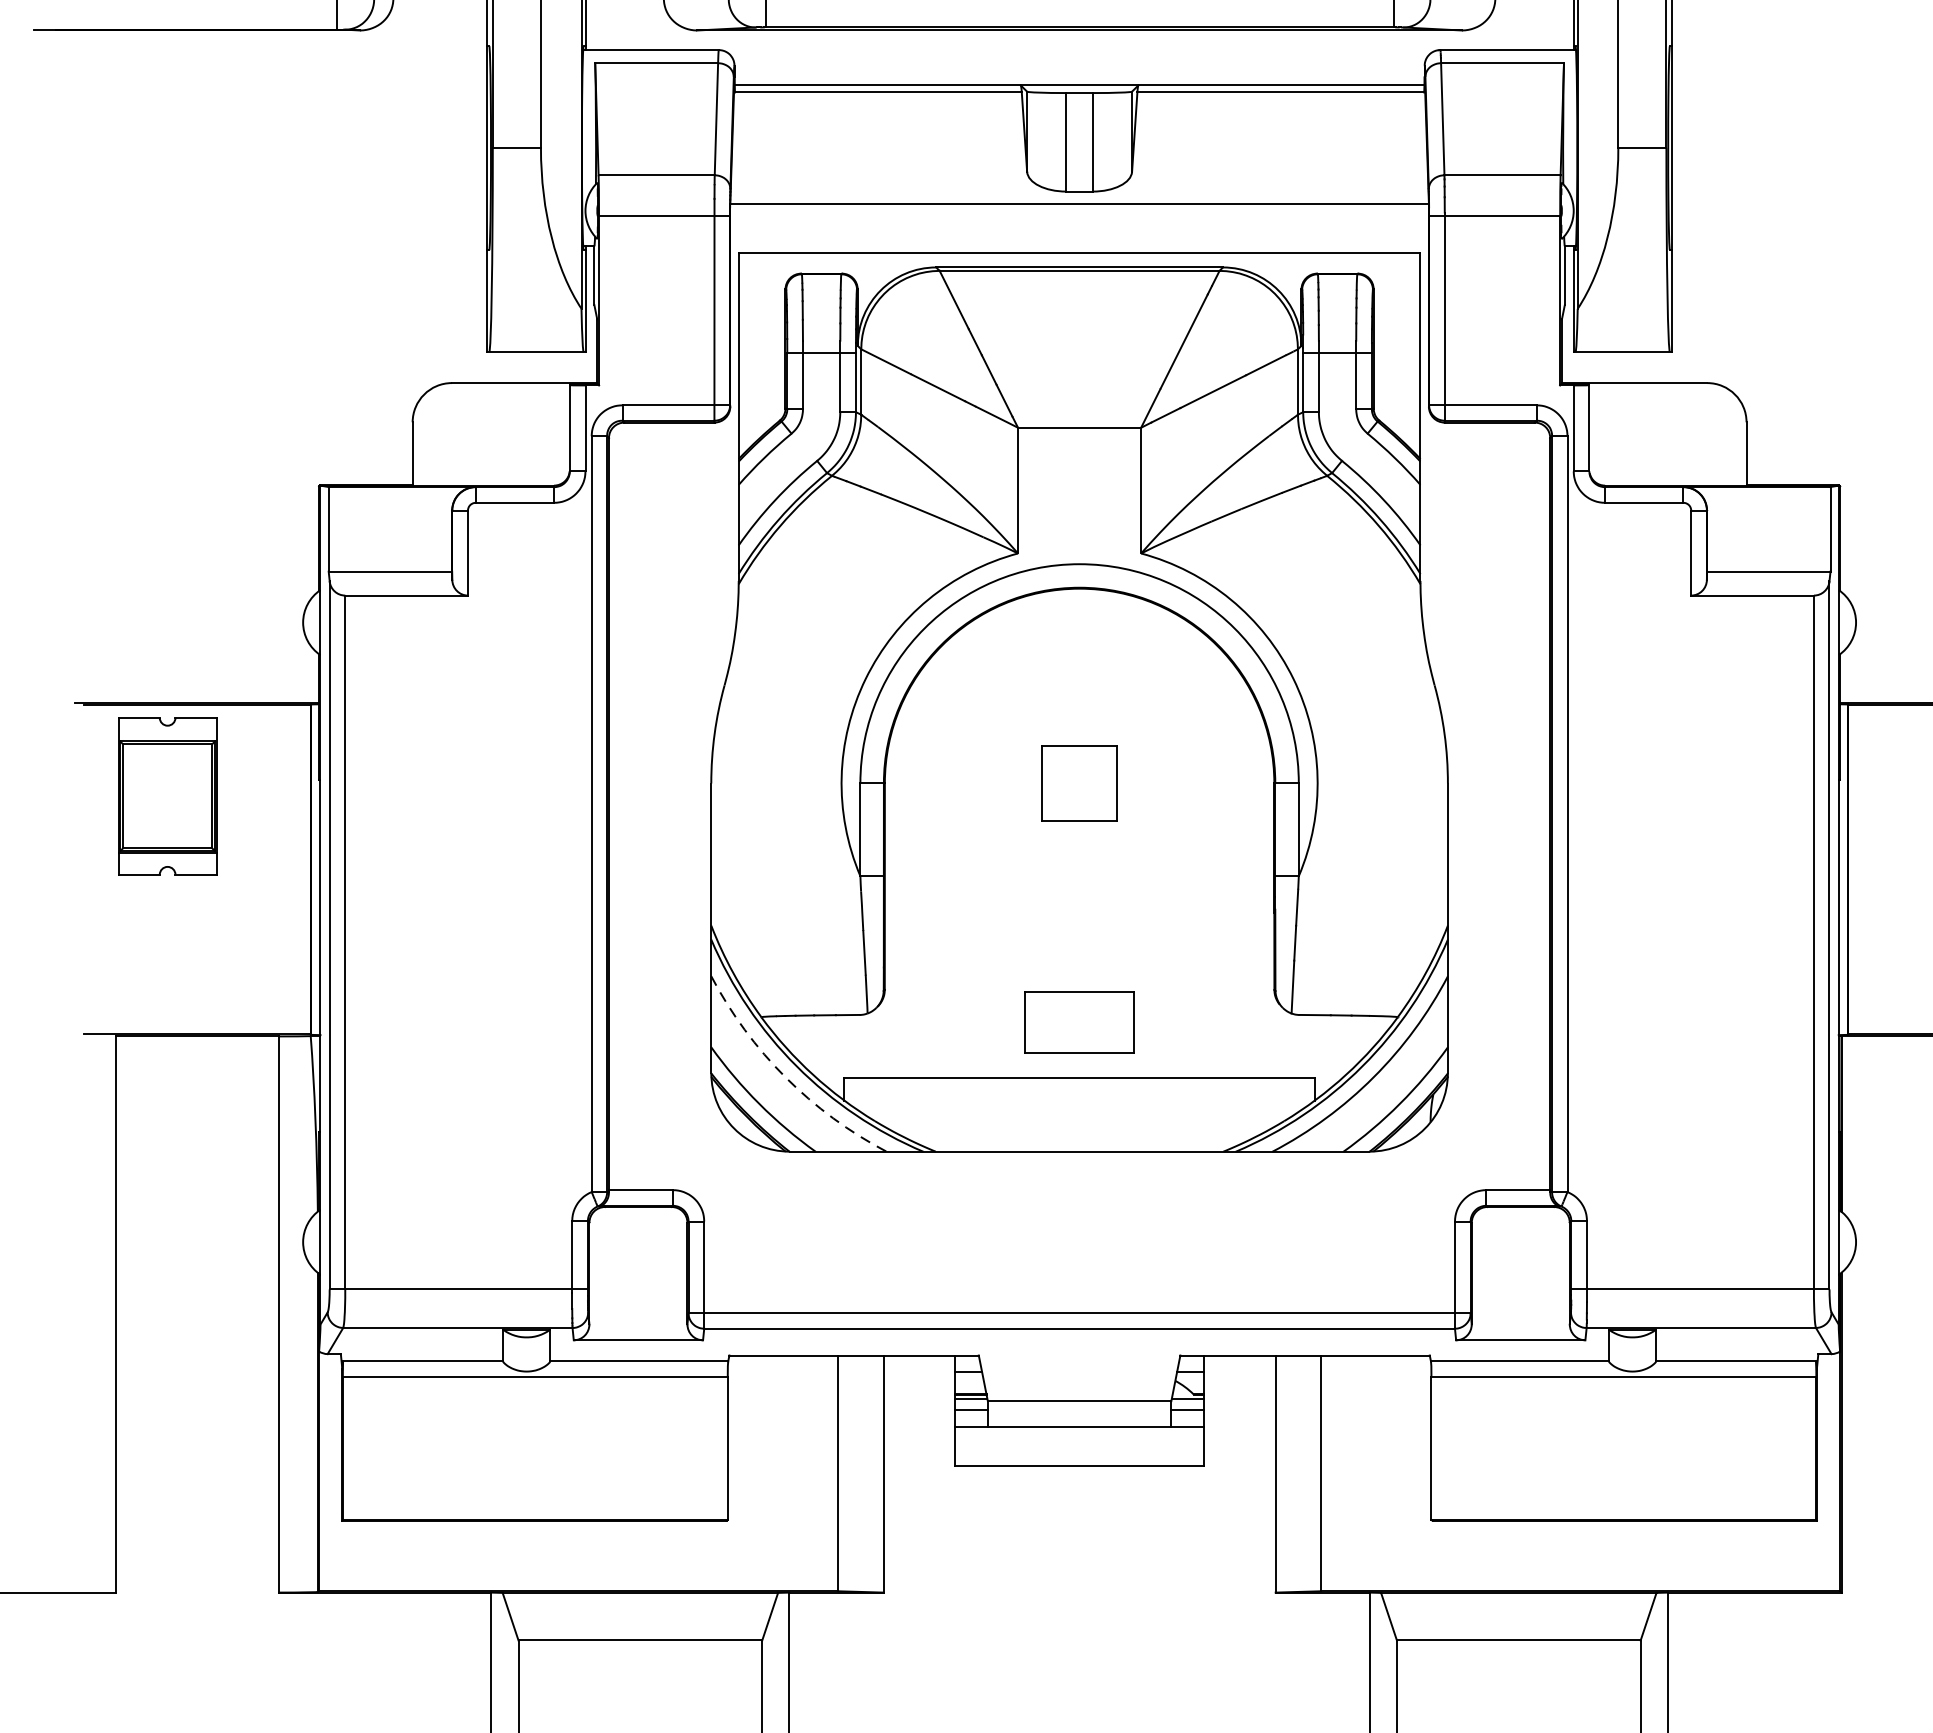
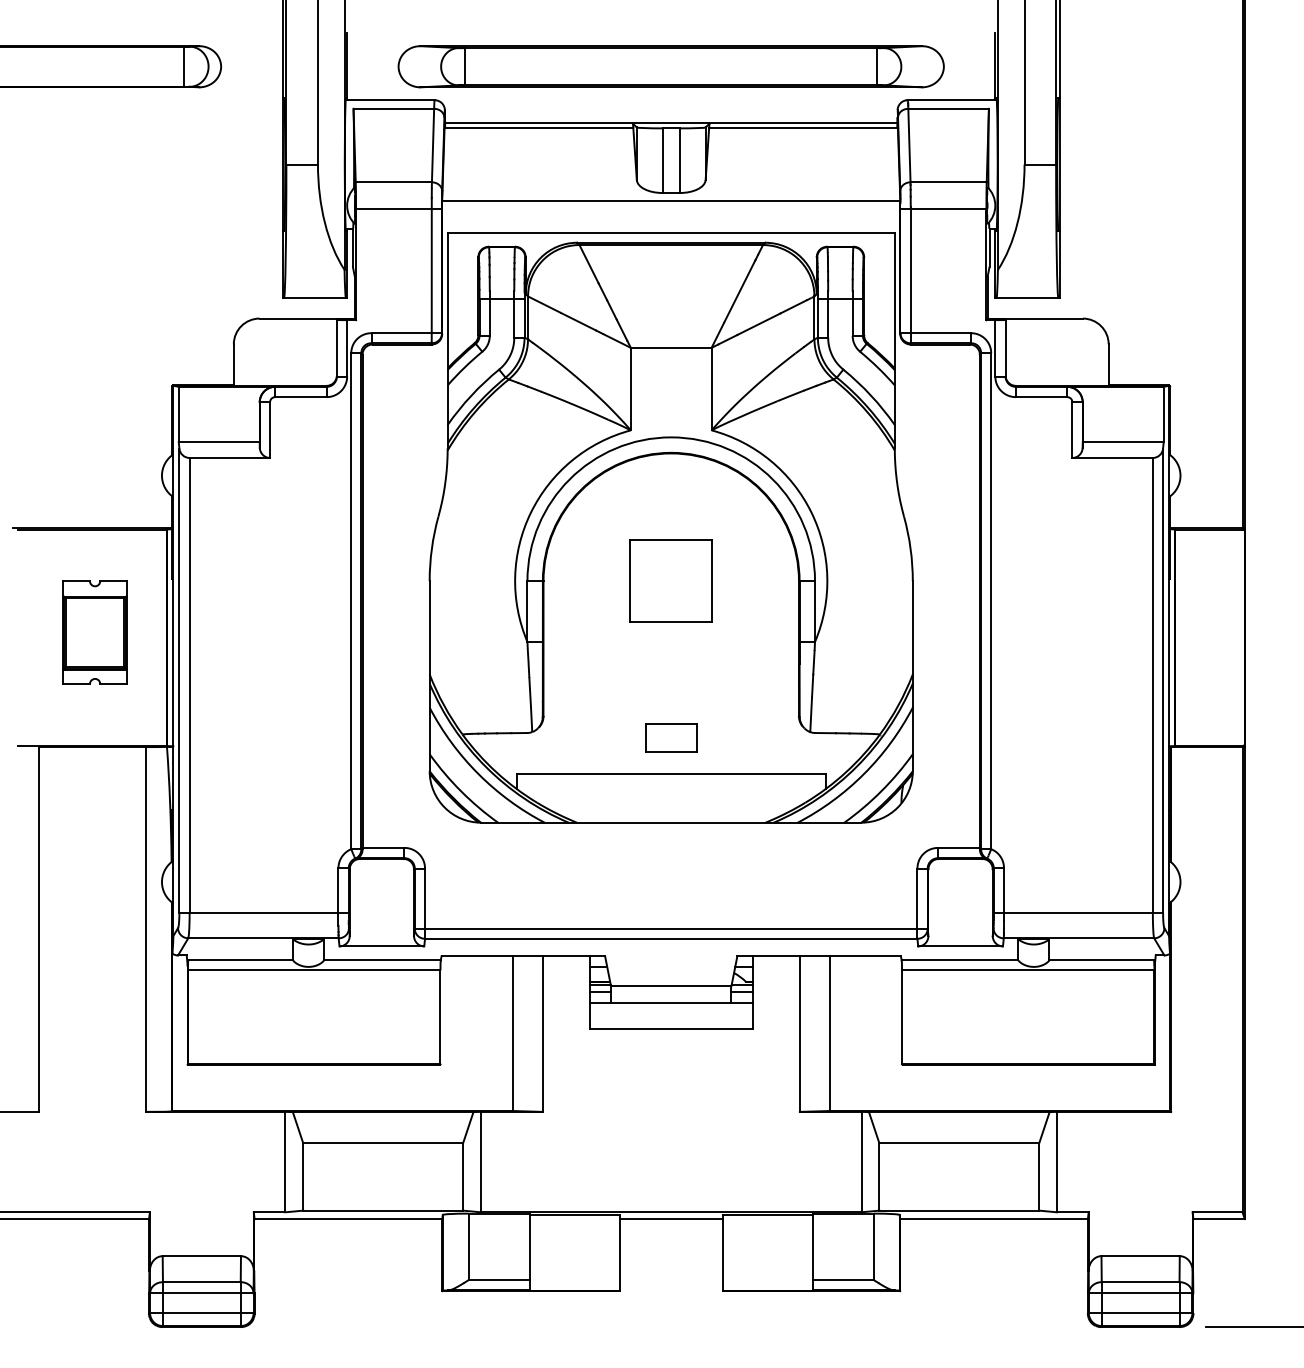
part: (1078, 782) -> (670, 580), size x1.67
part: (166, 796) -> (94, 632), moved
part: (1079, 1021) -> (671, 737), size x0.71
arc: (785, 1078) -> (478, 774), dashed -> solid

